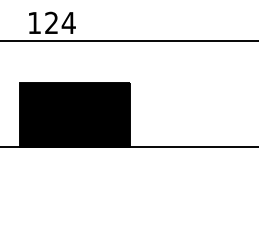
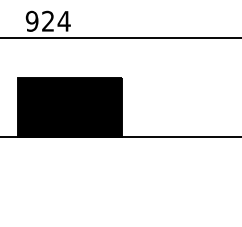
text: (33, 22) -> (31, 20), 124 -> 924

